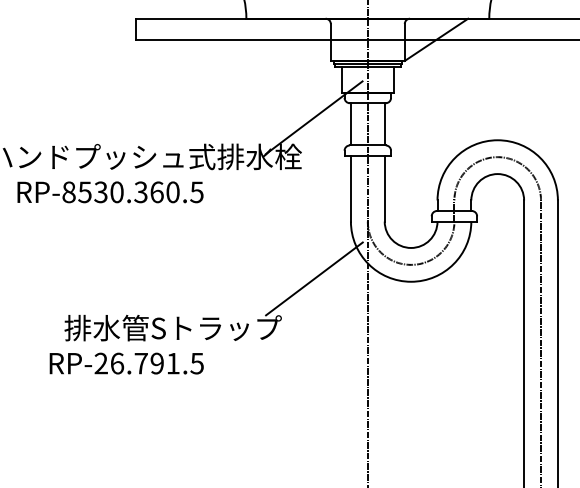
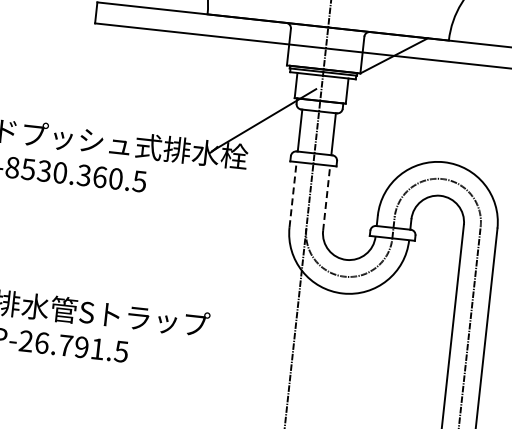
line: (350, 188) -> (292, 194), solid -> dashed
line: (384, 188) -> (326, 197), solid -> dashed
line: (314, 278) -> (247, 279), removed

